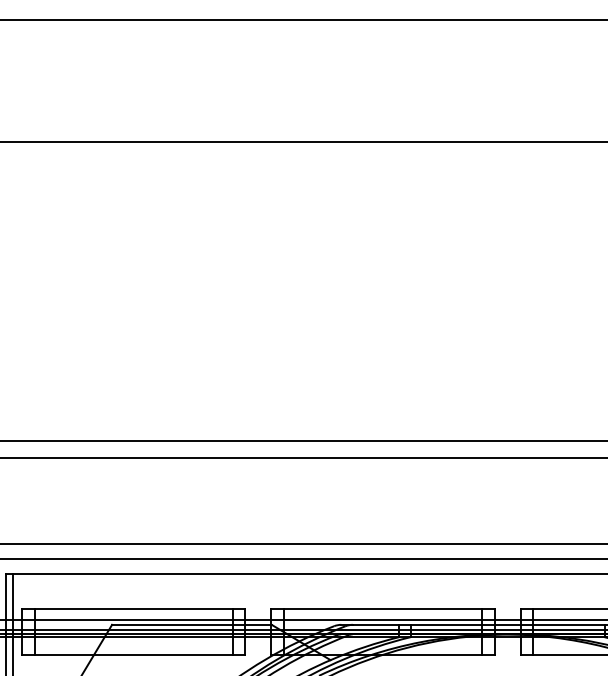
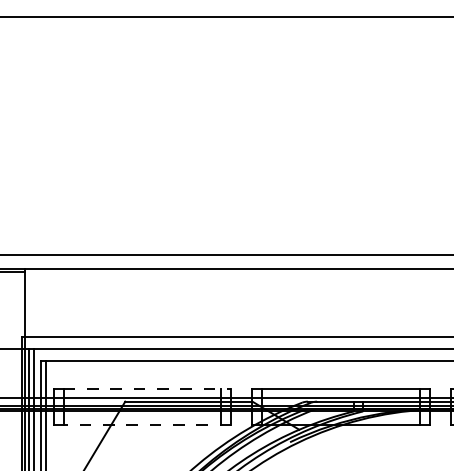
line: (140, 608) -> (147, 388), solid -> dashed
line: (139, 654) -> (147, 425), solid -> dashed

